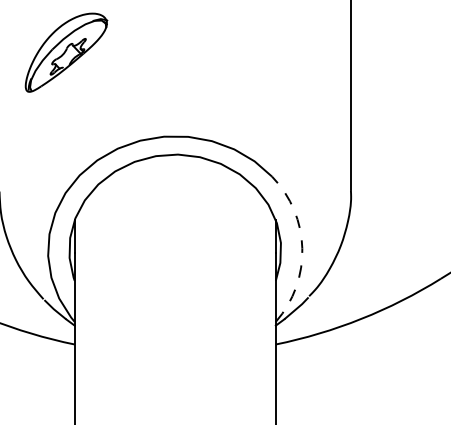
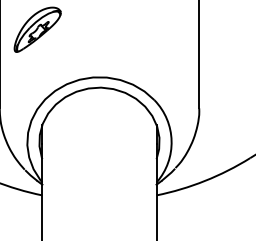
arc: (302, 247) -> (171, 140), dashed -> solid

